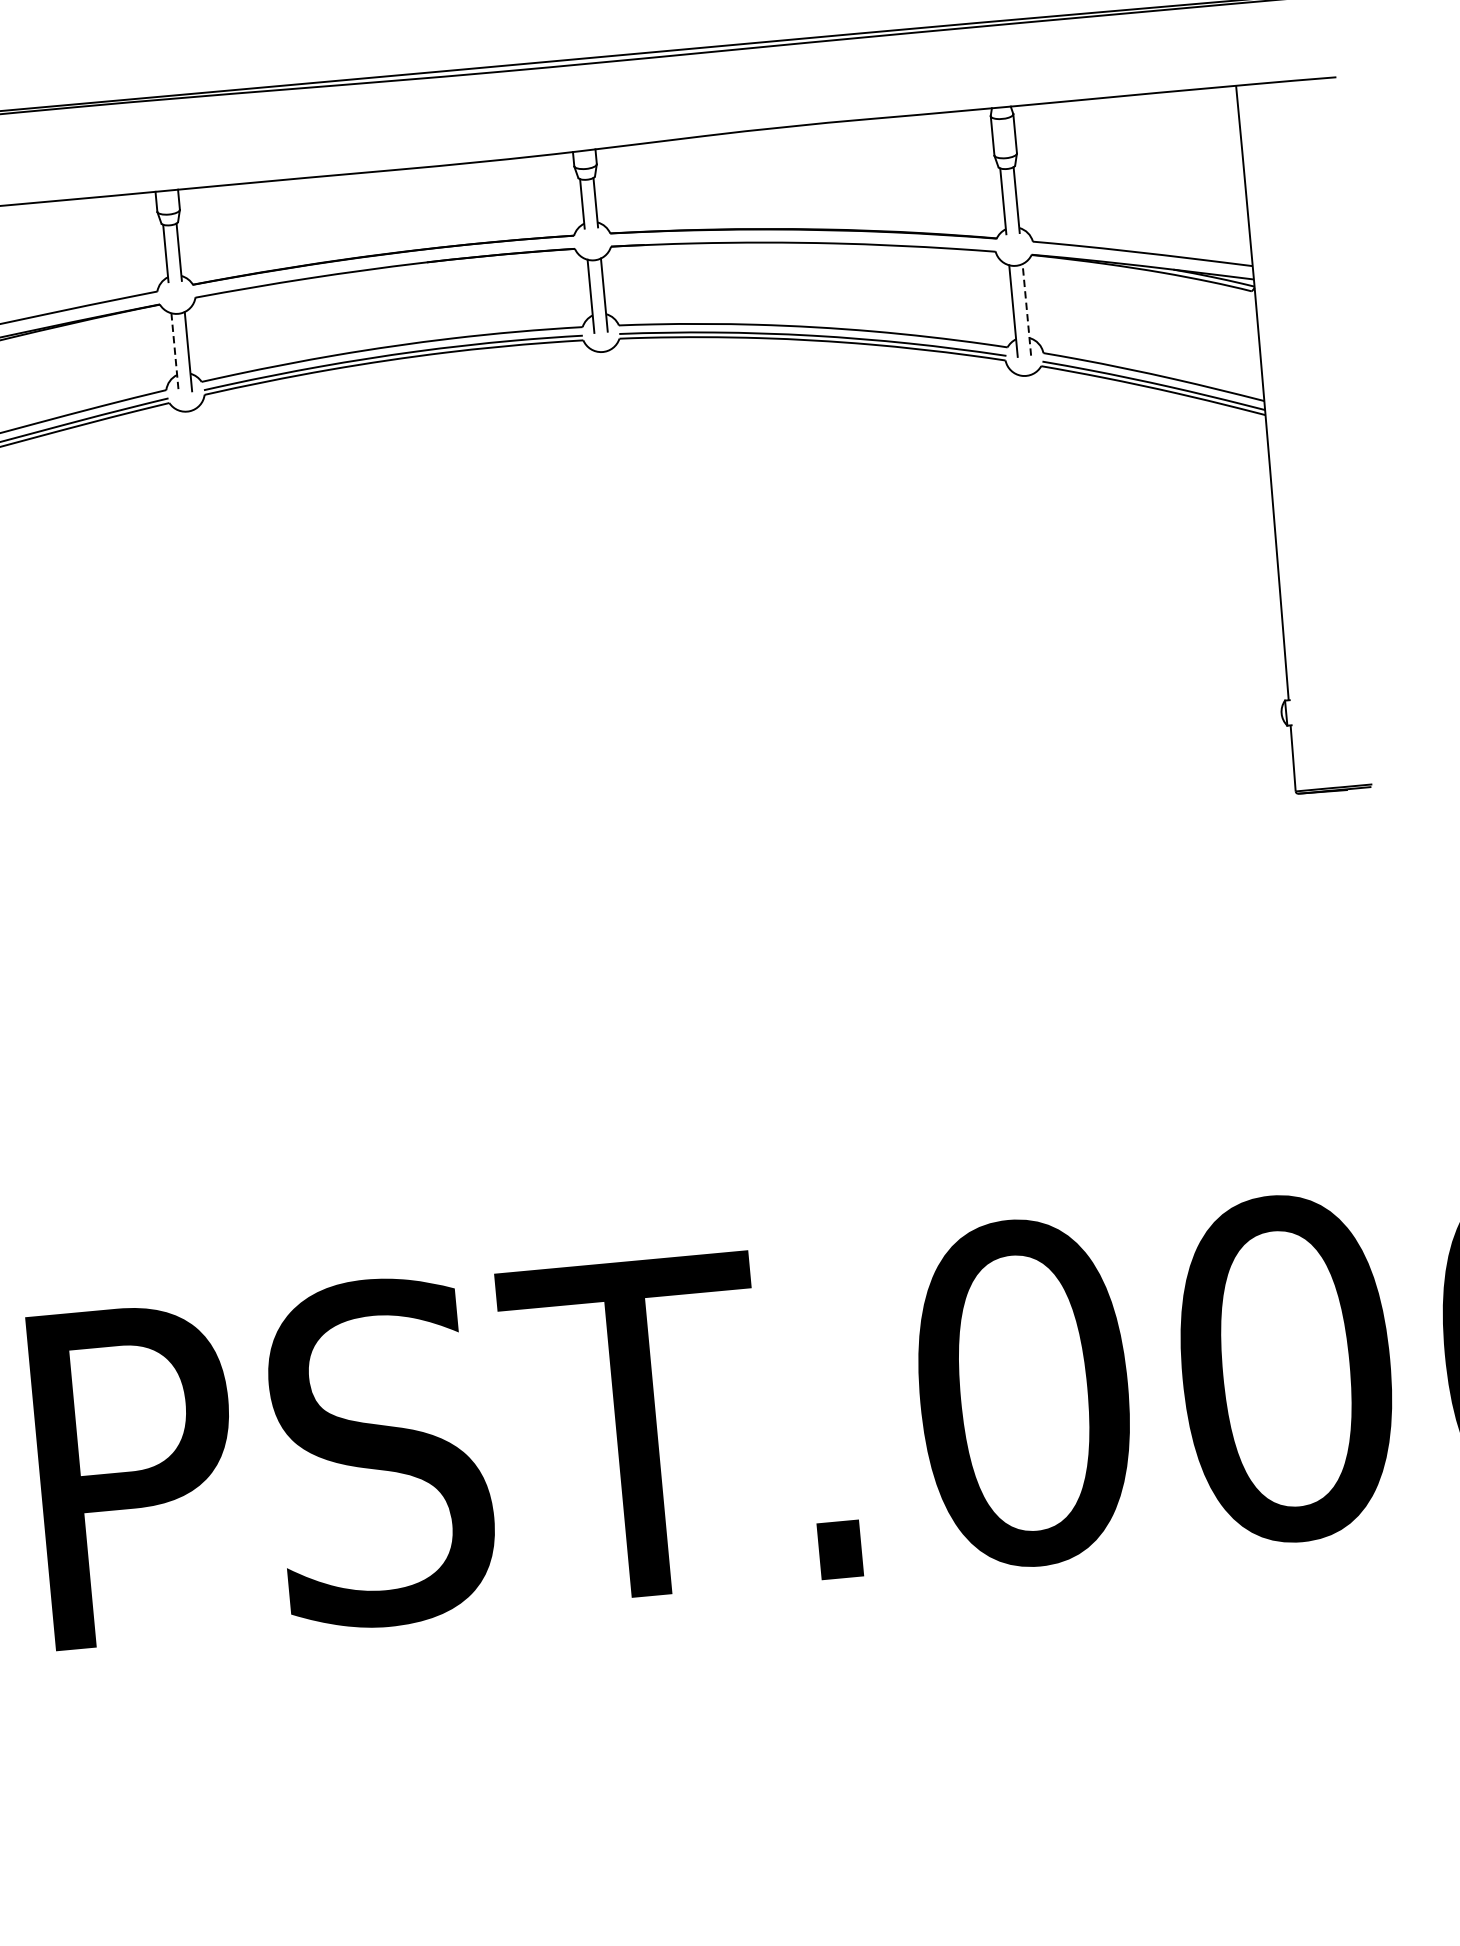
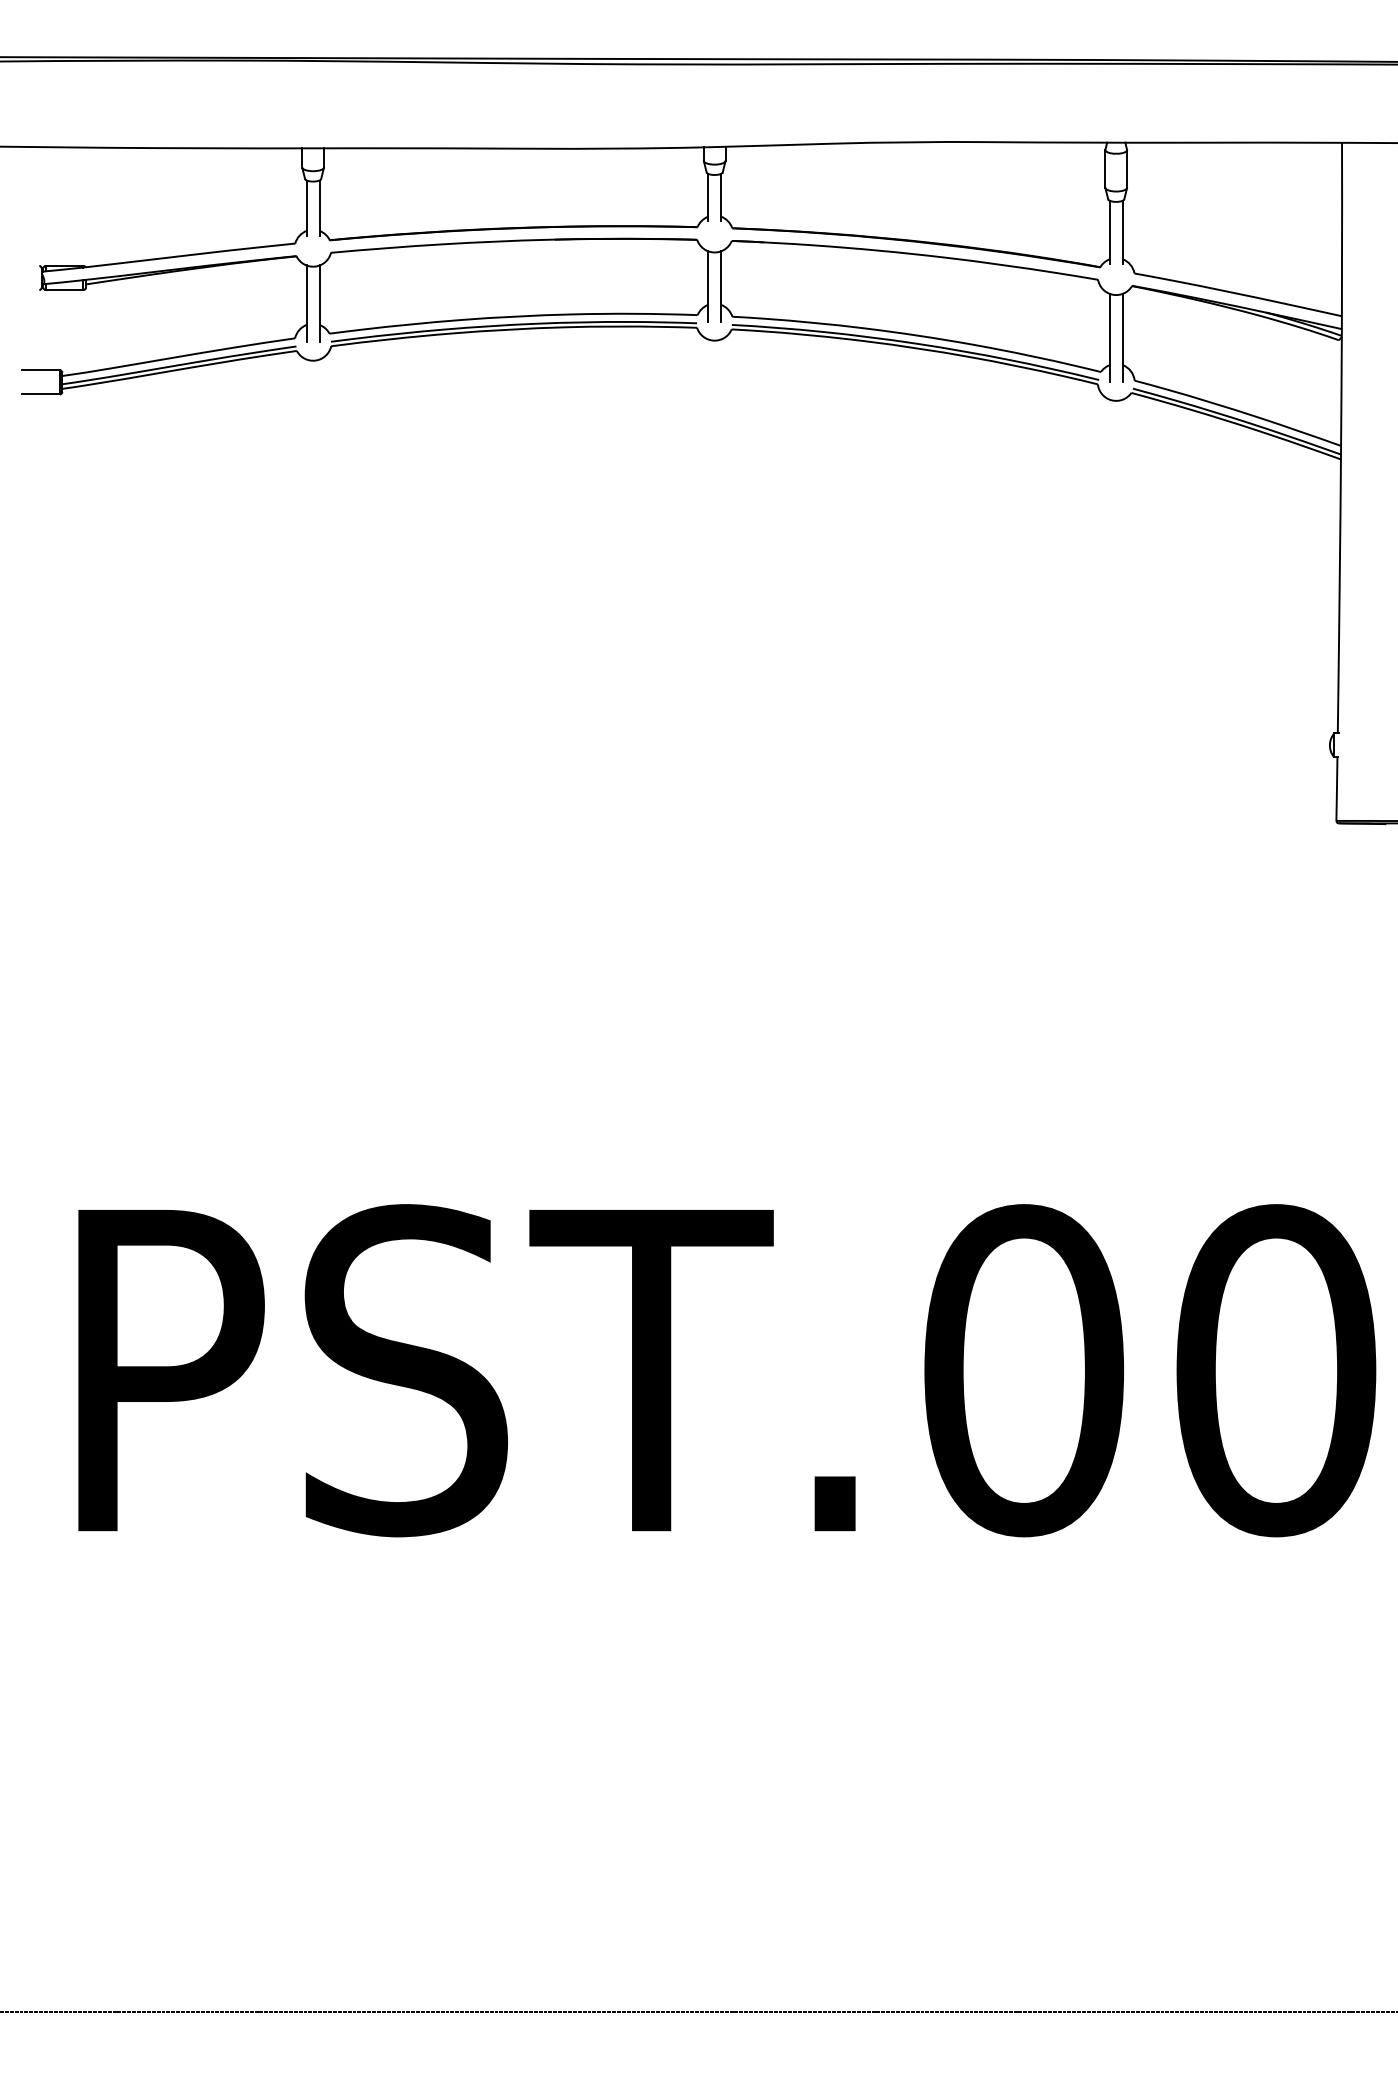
line: (1026, 309) -> (1122, 337), dashed -> solid
line: (174, 353) -> (306, 304), dashed -> solid

